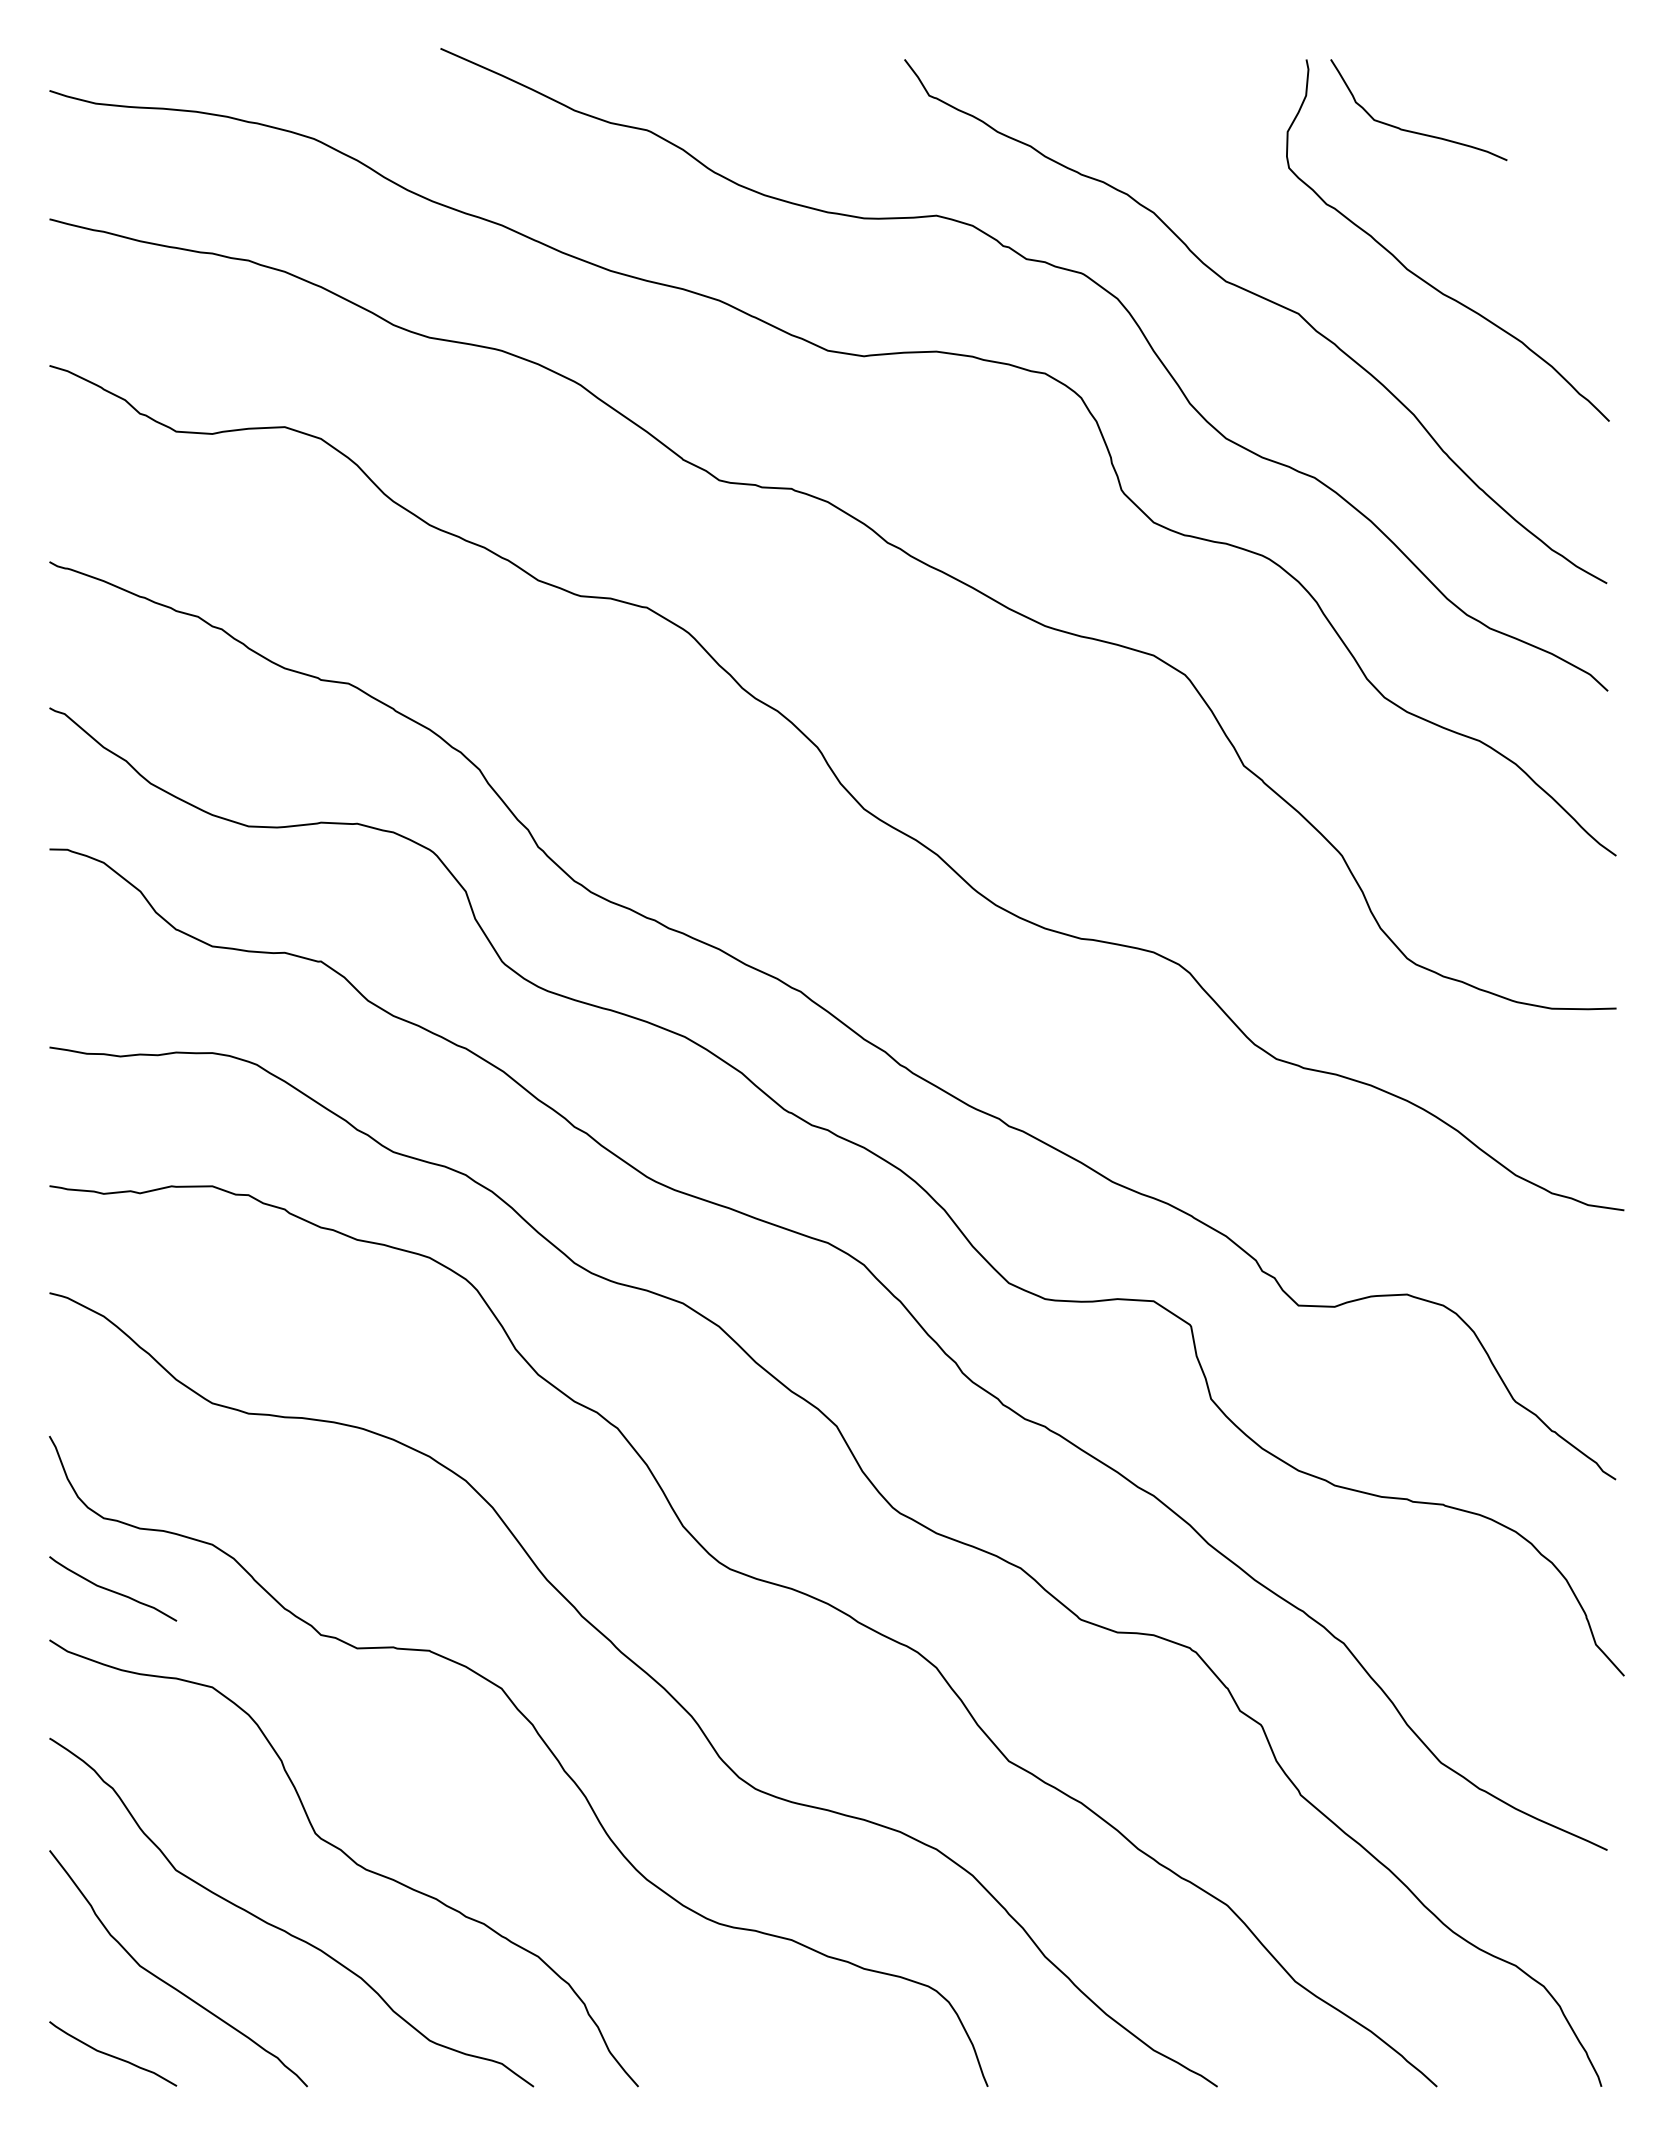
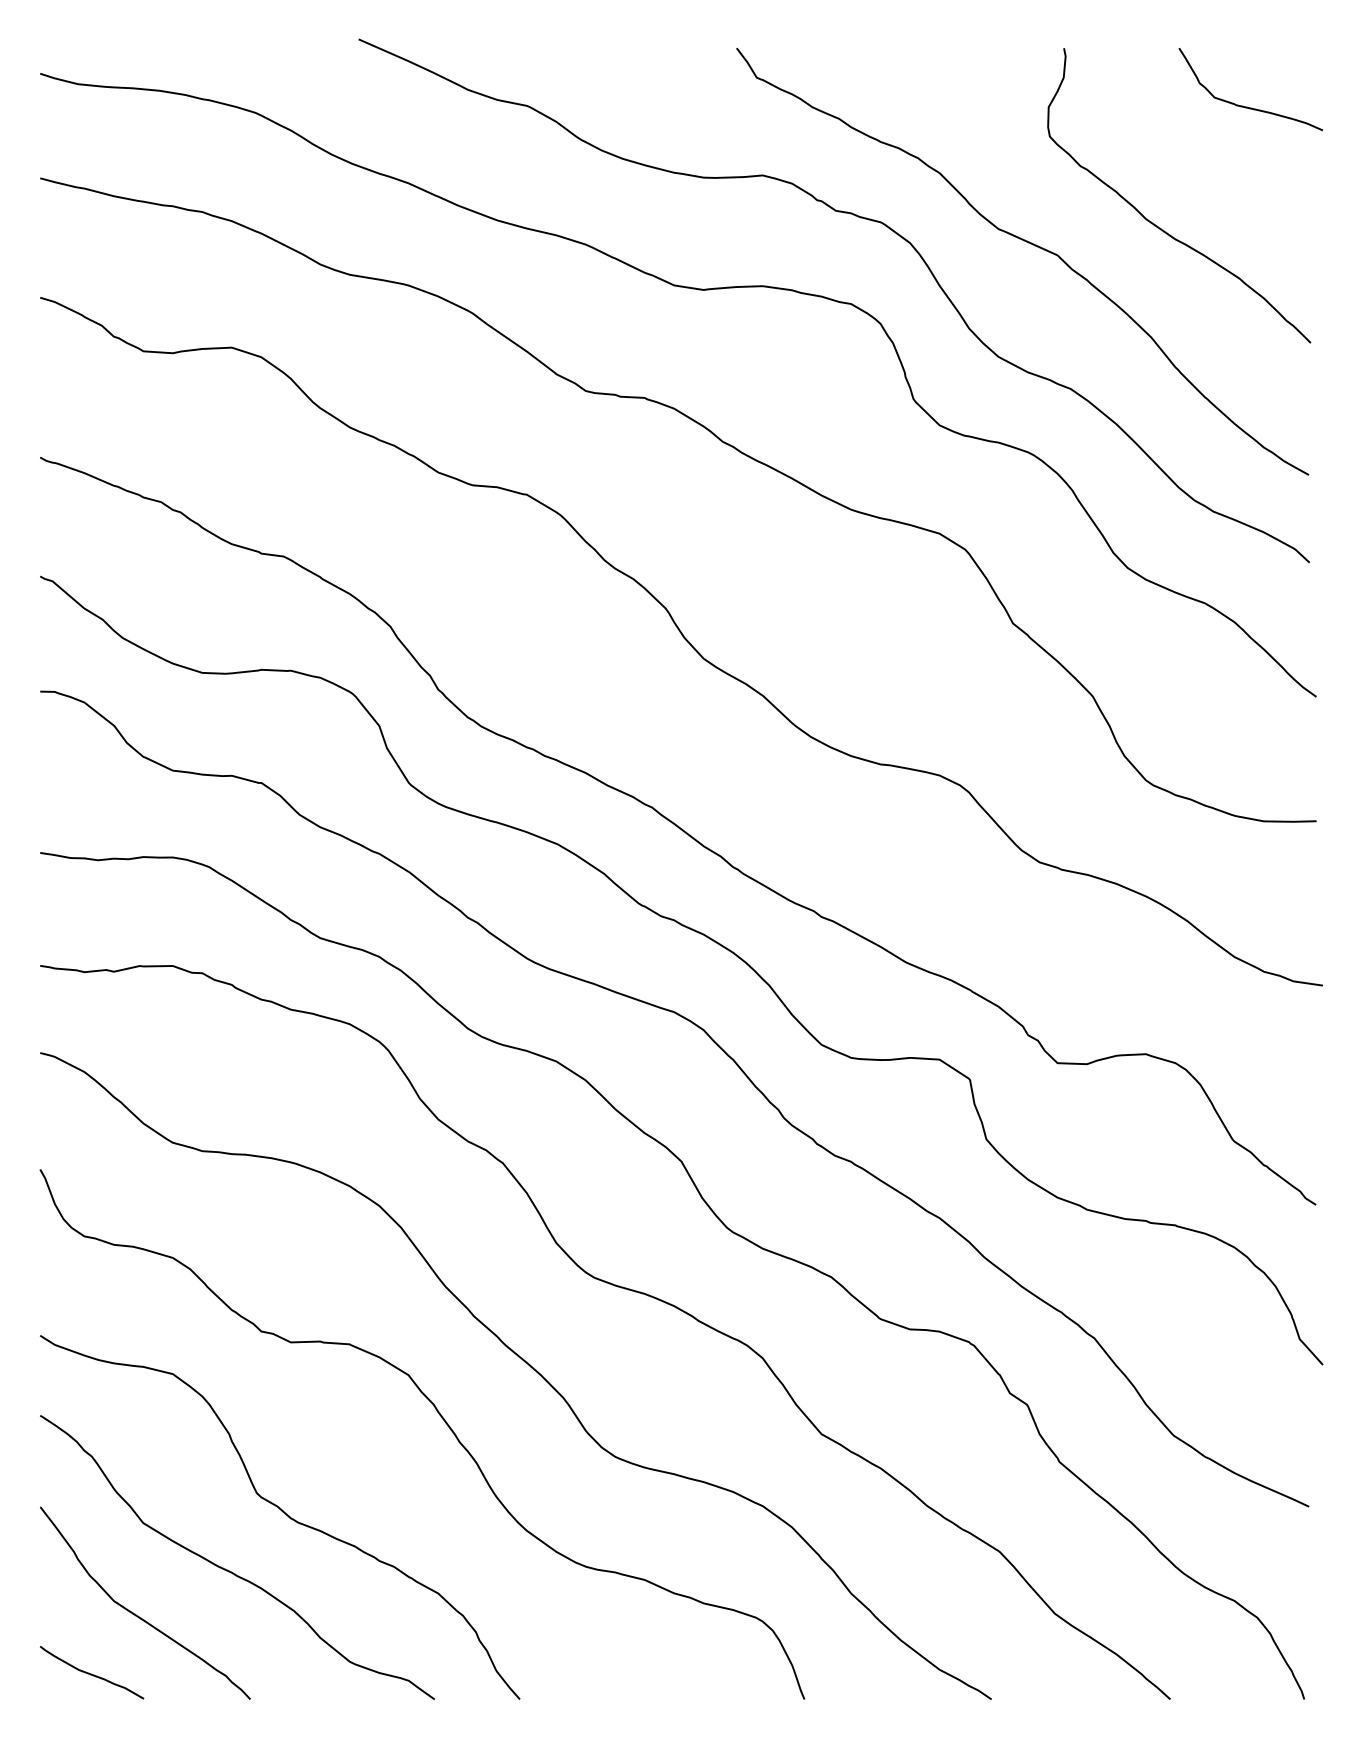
curve: (1415, 131) -> (1248, 106), moved
curve: (113, 1590) -> (92, 1295), removed

